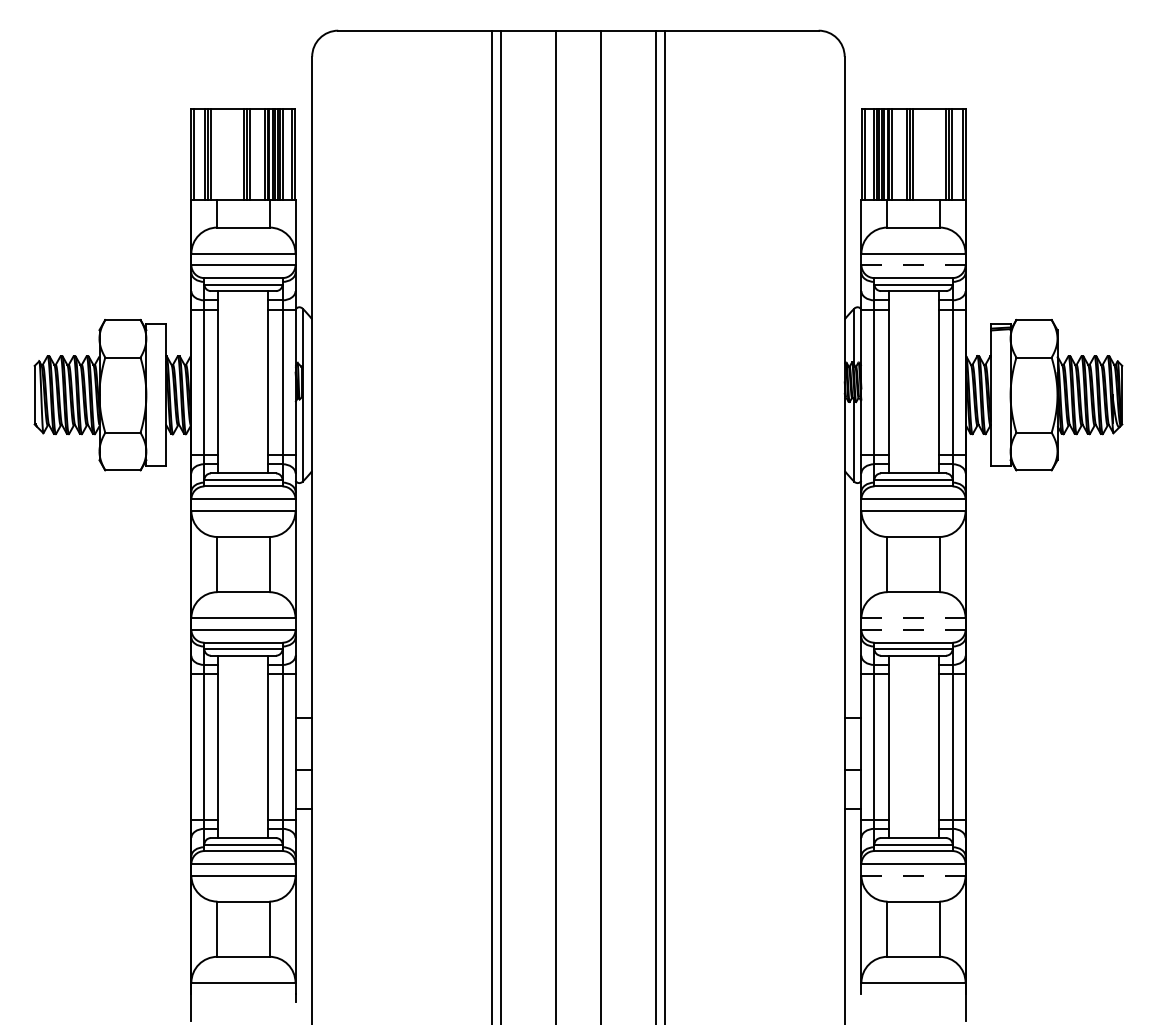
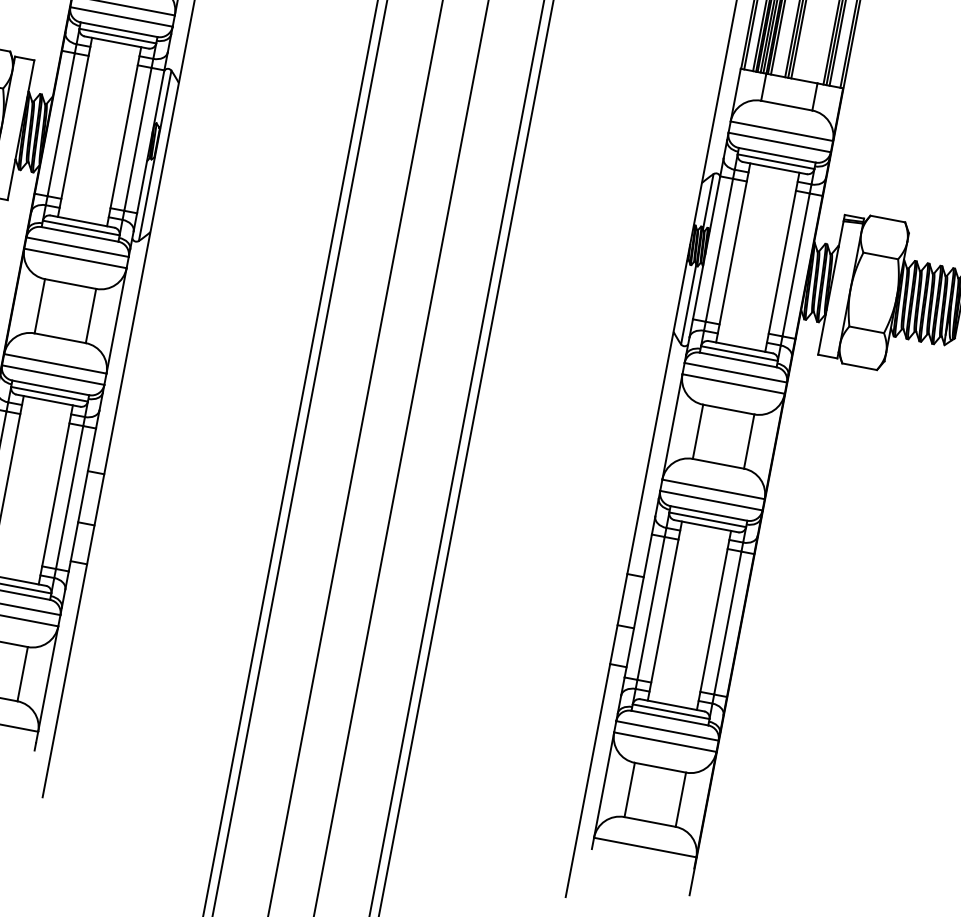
line: (914, 265) -> (780, 143), dashed -> solid
line: (913, 618) -> (713, 489), dashed -> solid
line: (914, 629) -> (712, 500), dashed -> solid
line: (914, 875) -> (666, 742), dashed -> solid

